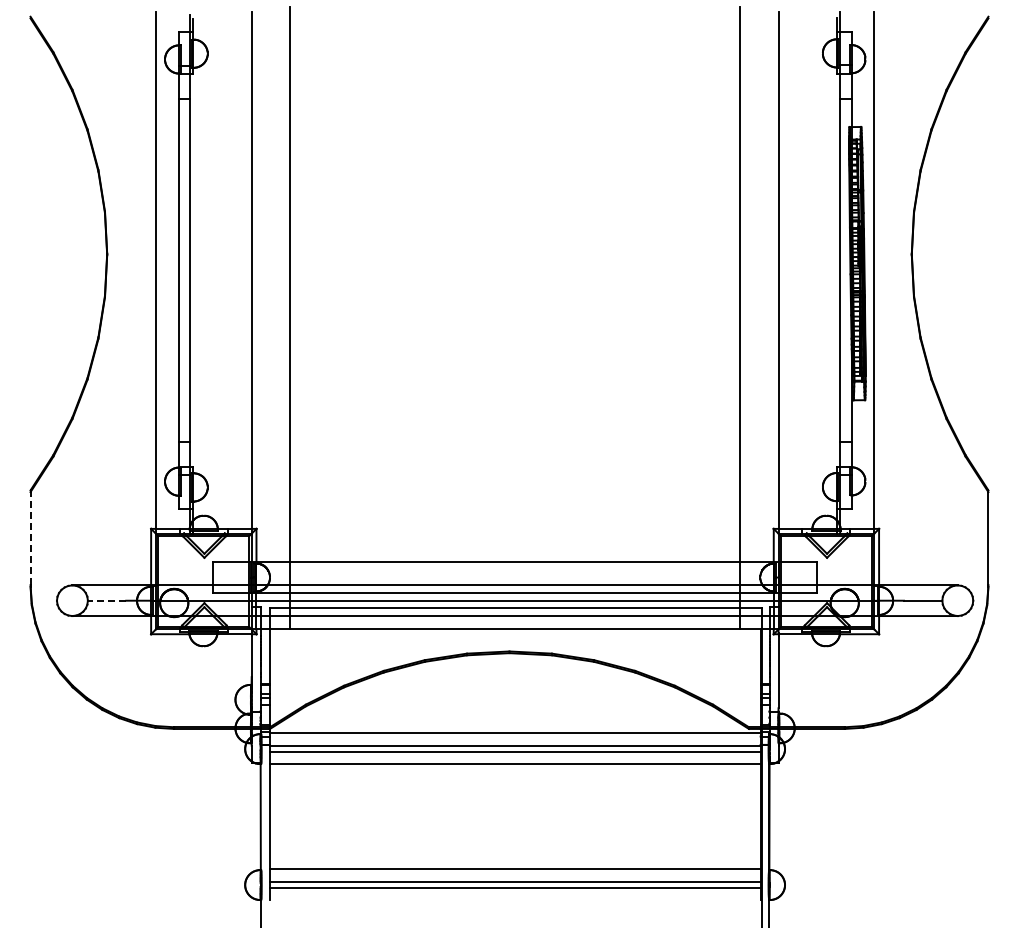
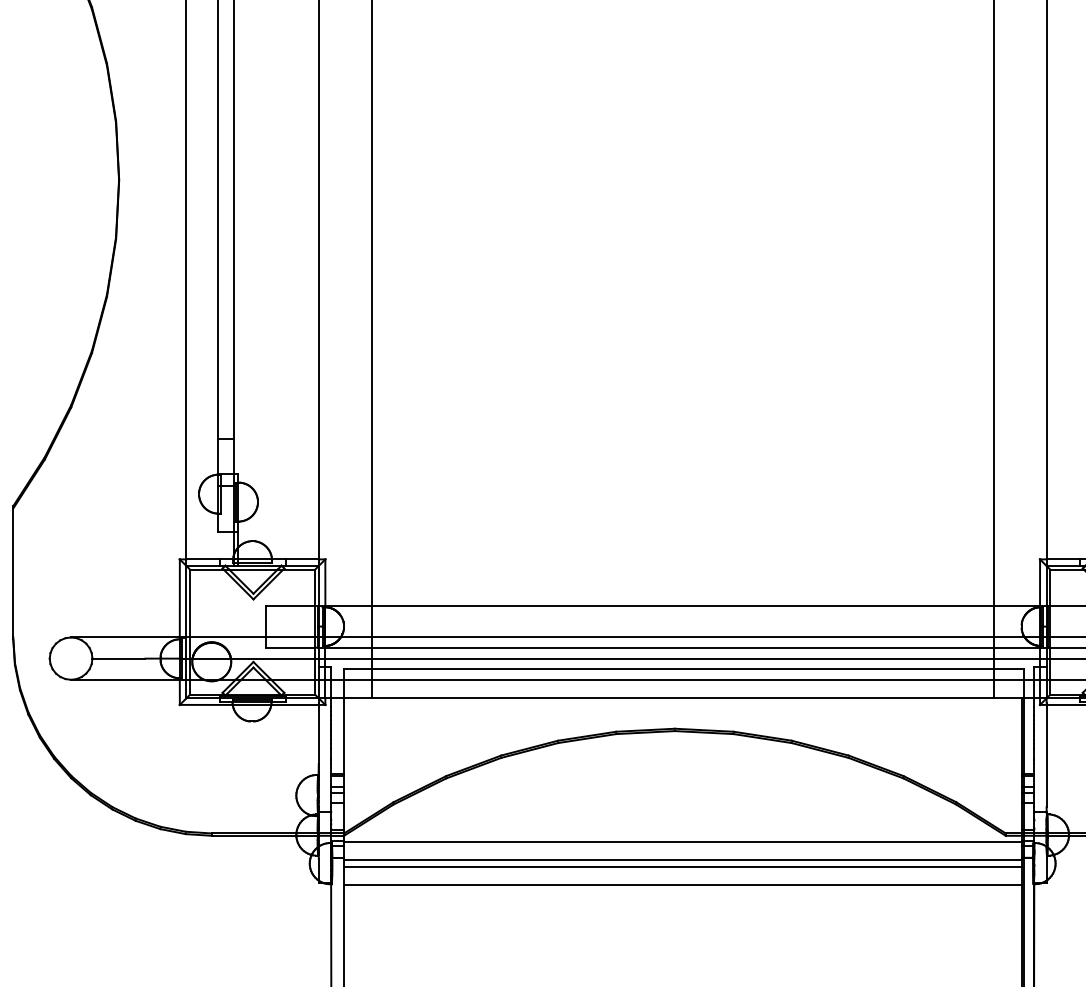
line: (30, 538) -> (13, 572), dashed -> solid
line: (106, 600) -> (118, 658), dashed -> solid

